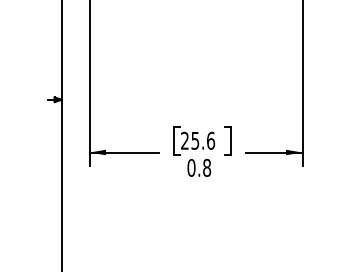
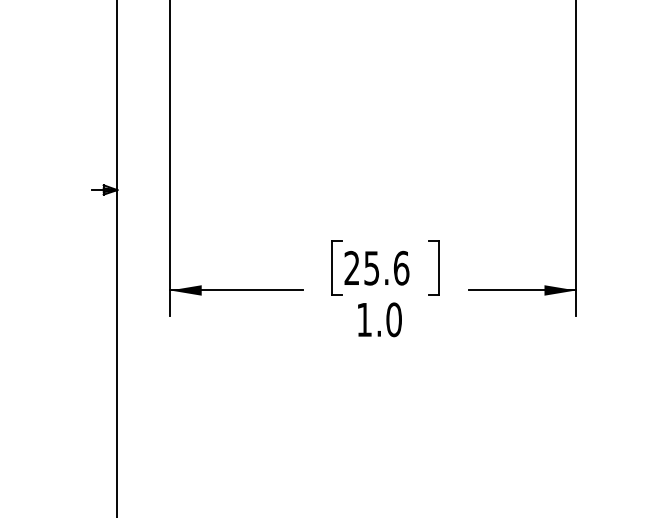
text: (199, 167) -> (379, 318), 0.8 -> 1.0

